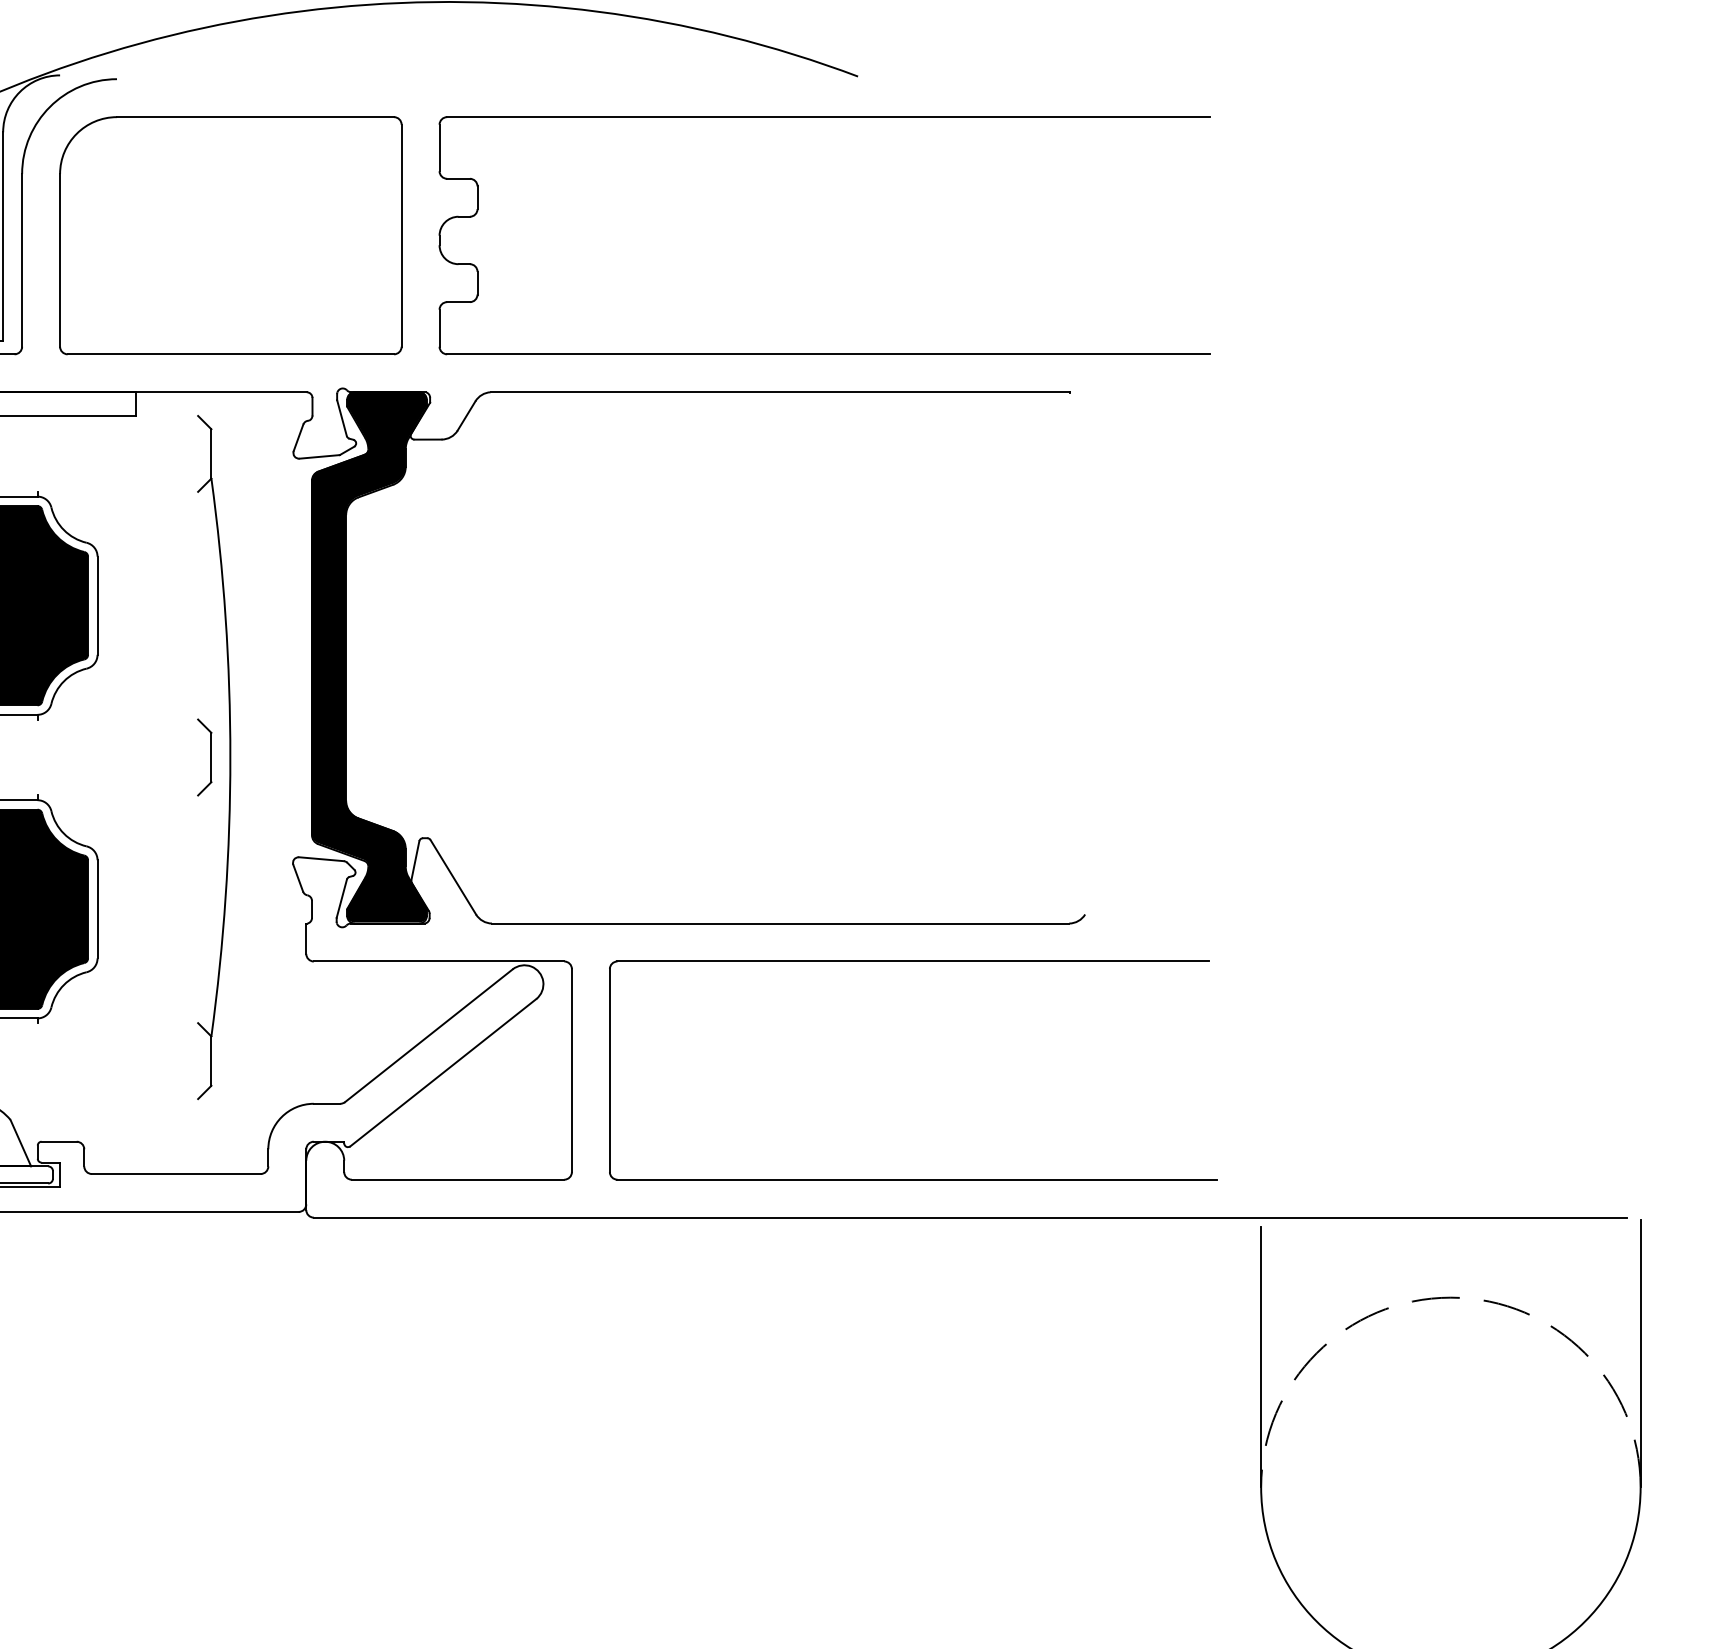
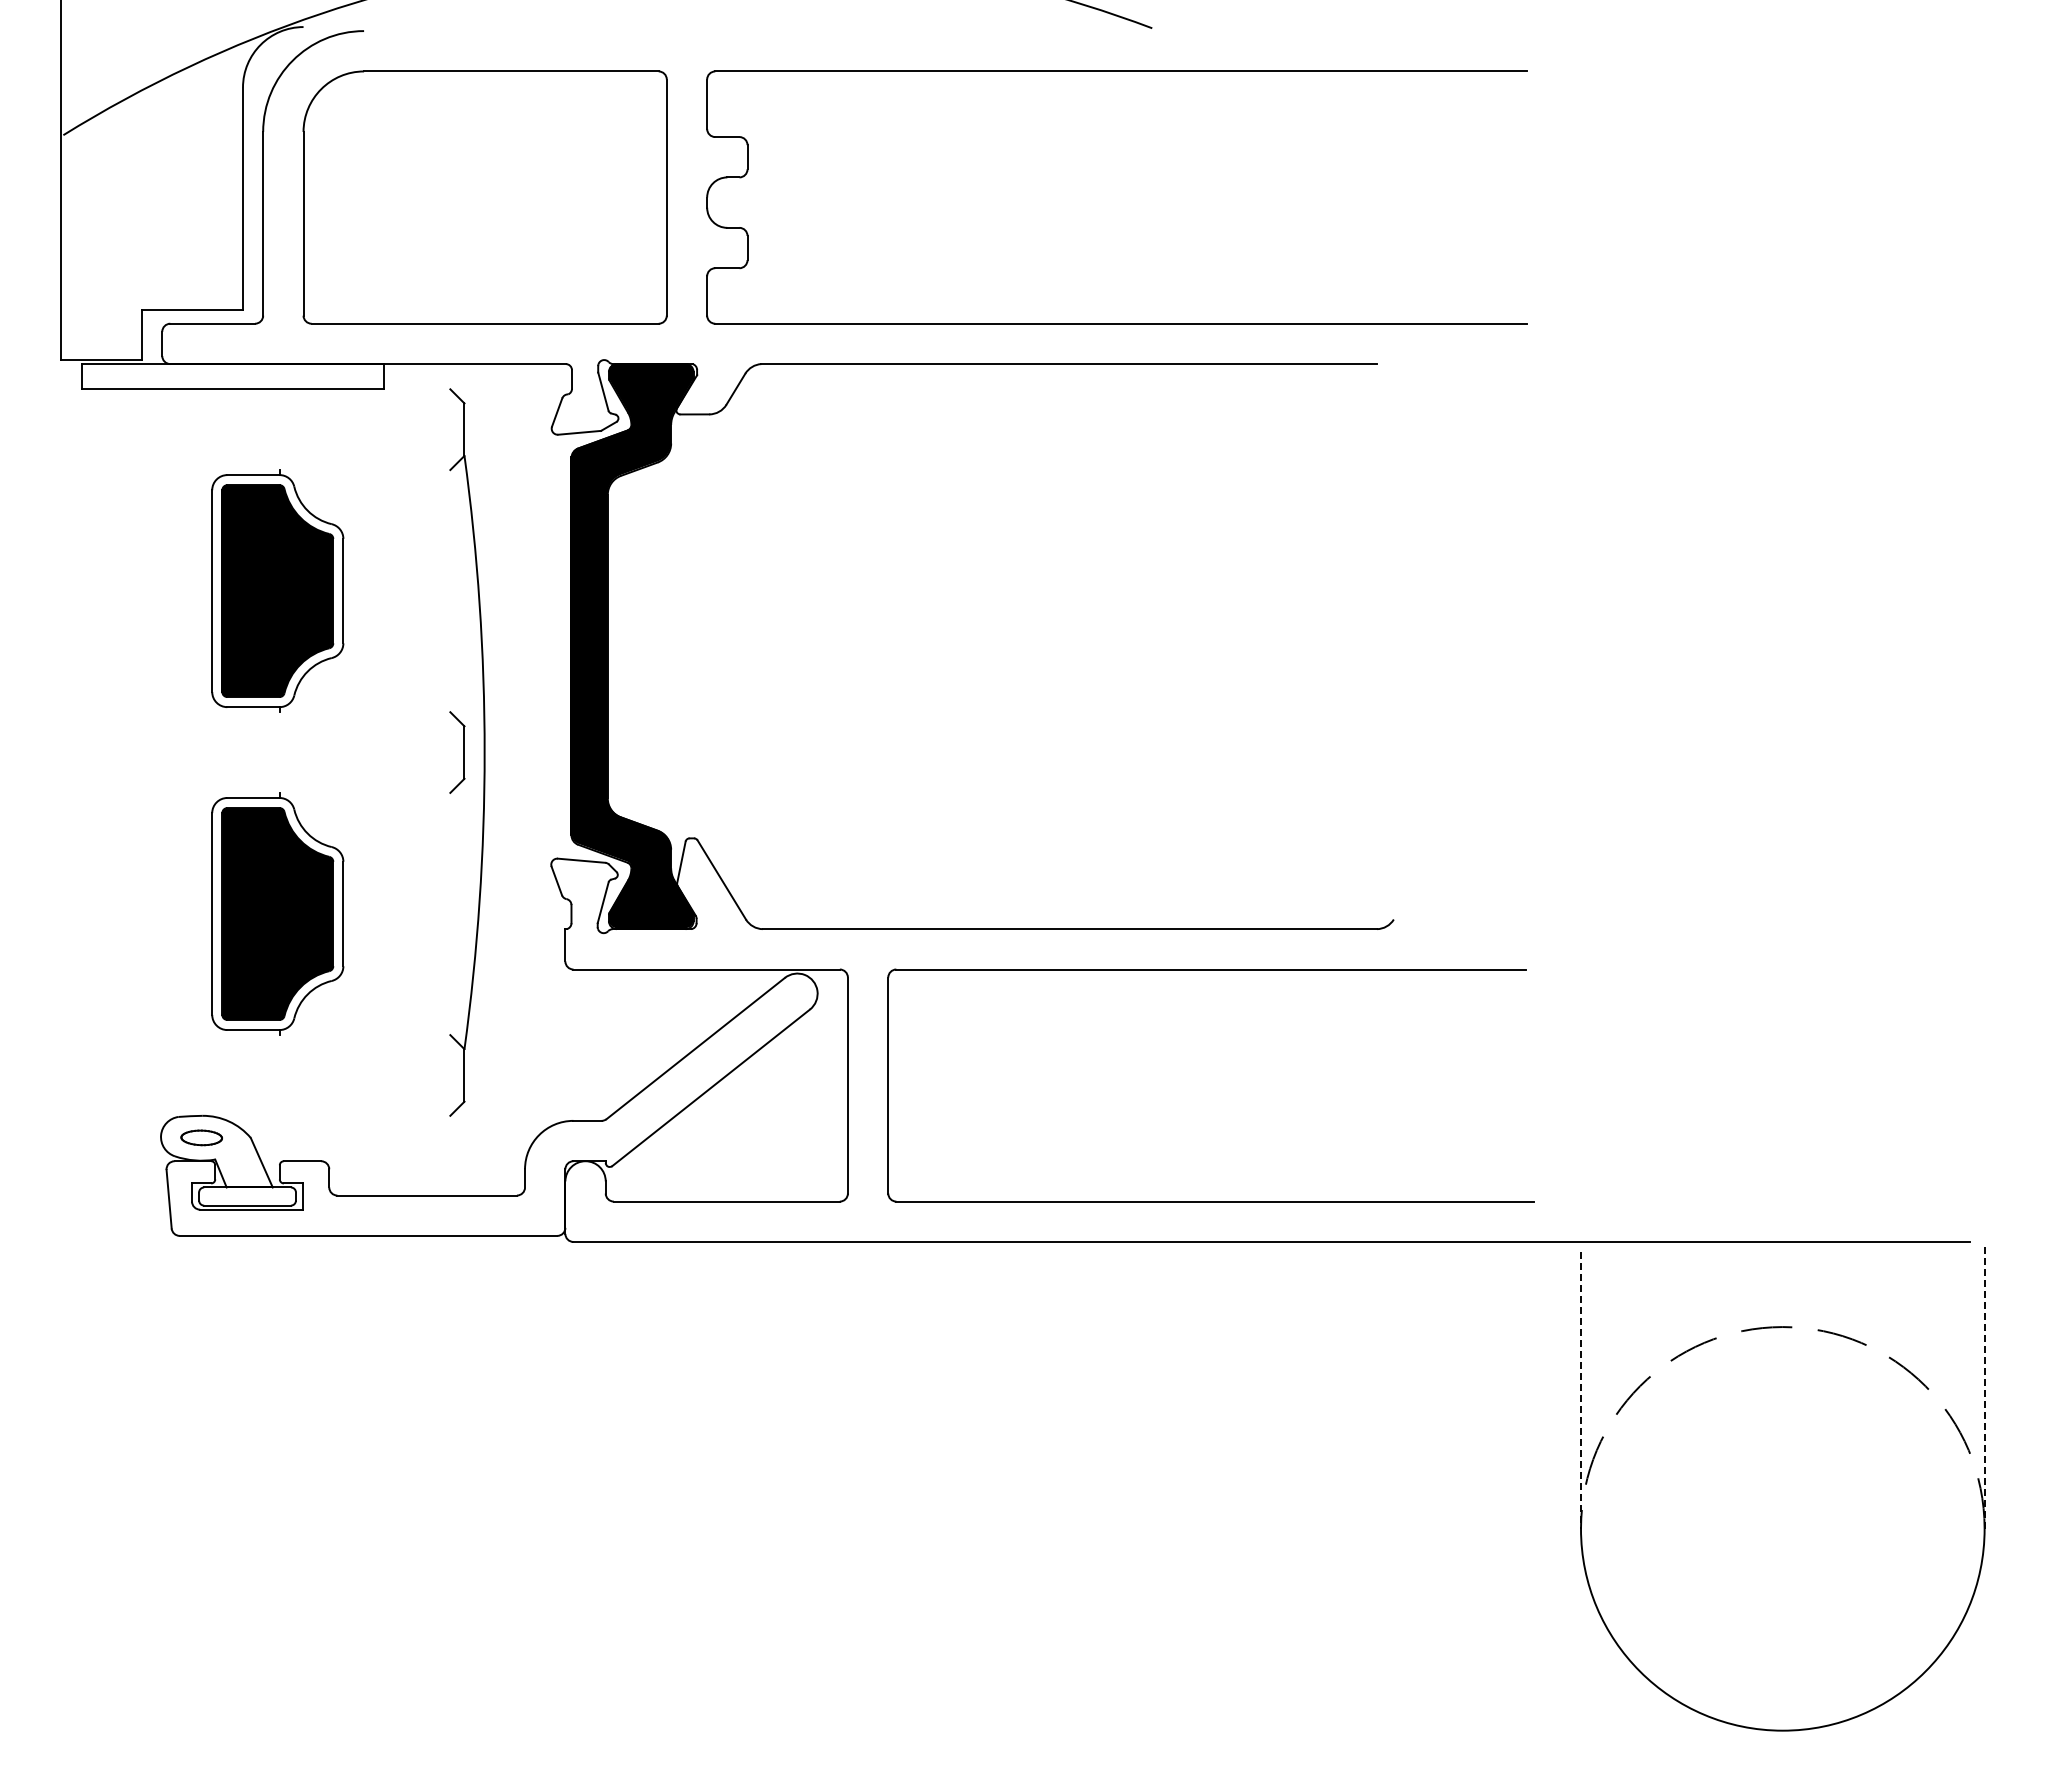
line: (1640, 1352) -> (1984, 1385), solid -> dashed
line: (1261, 1357) -> (1581, 1390), solid -> dashed

